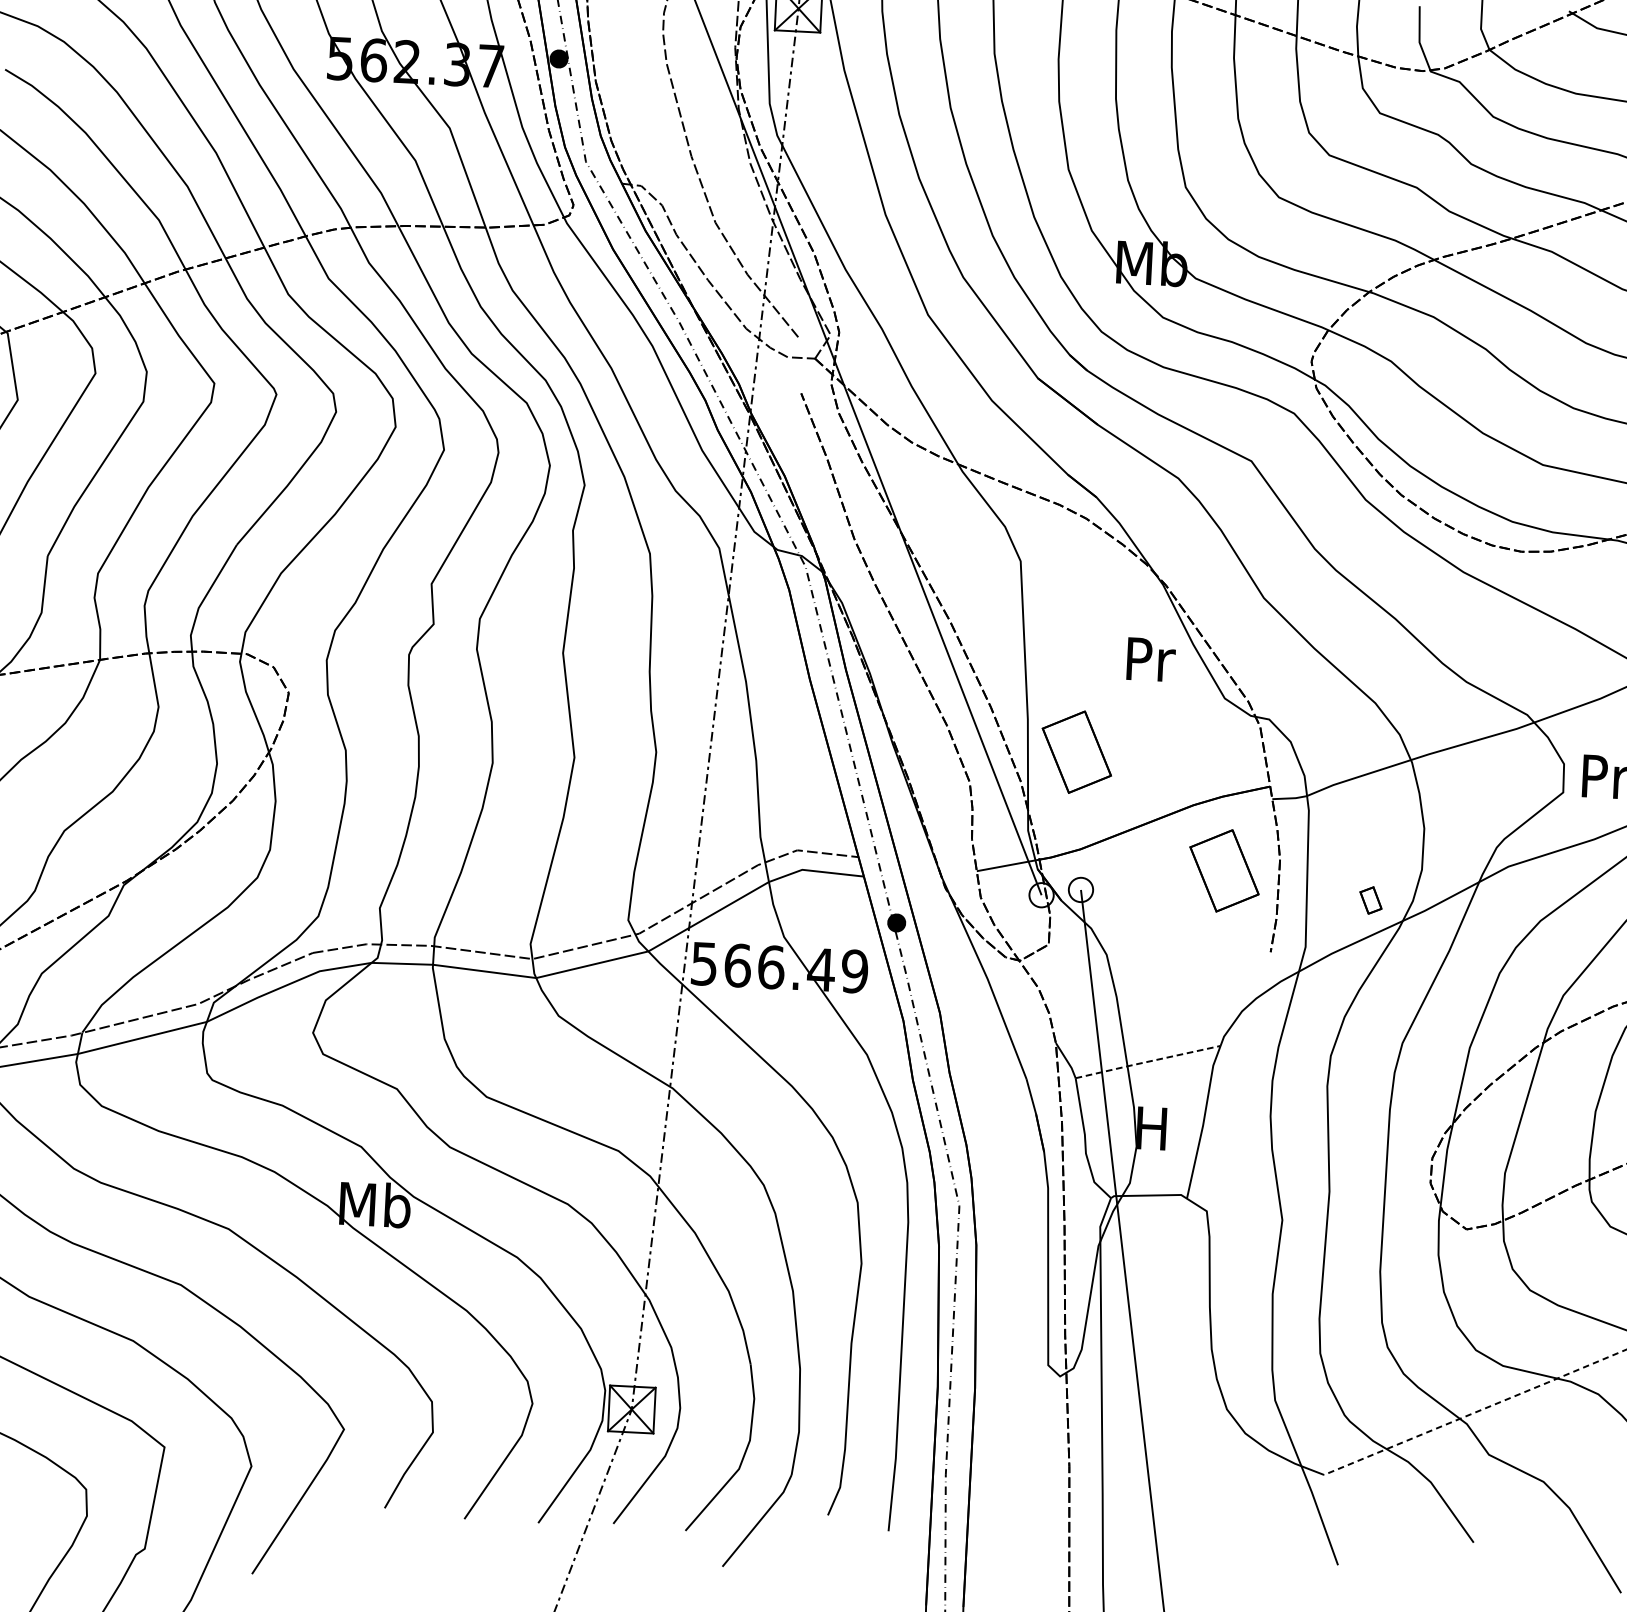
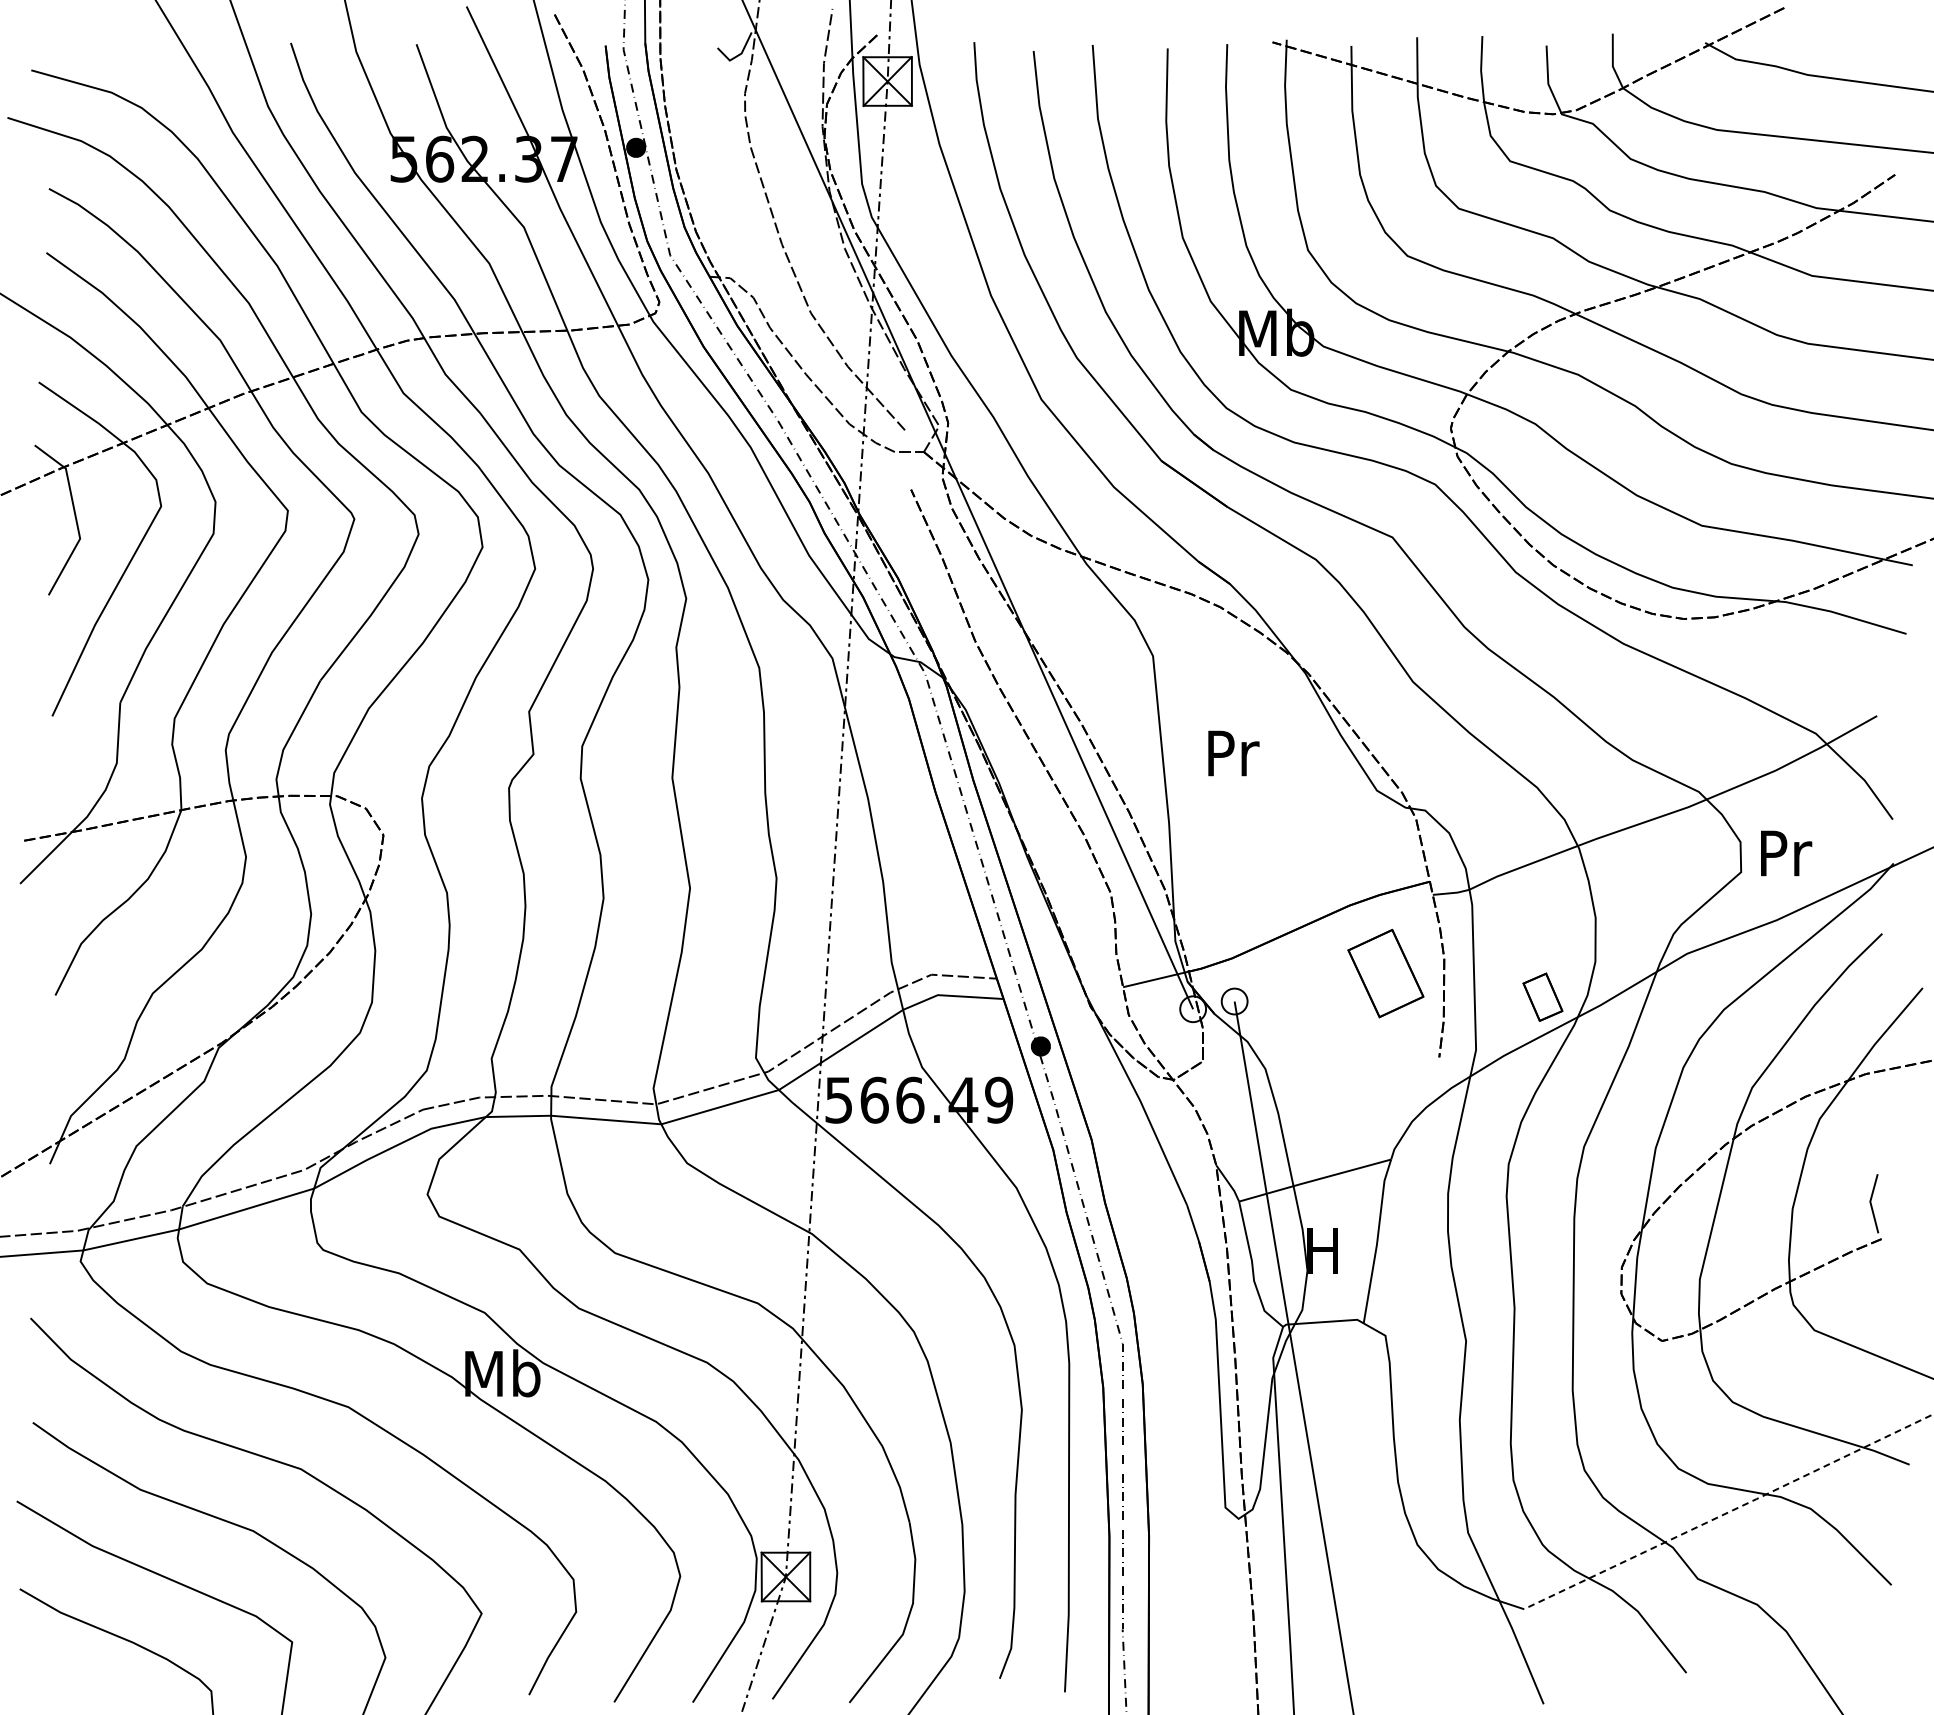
text: (1150, 659) -> (1233, 753), moved
part: (1076, 752) -> (1222, 855), removed
part: (1370, 899) -> (1542, 996), size x1.67
line: (1147, 1061) -> (1314, 1180), dashed -> solid

